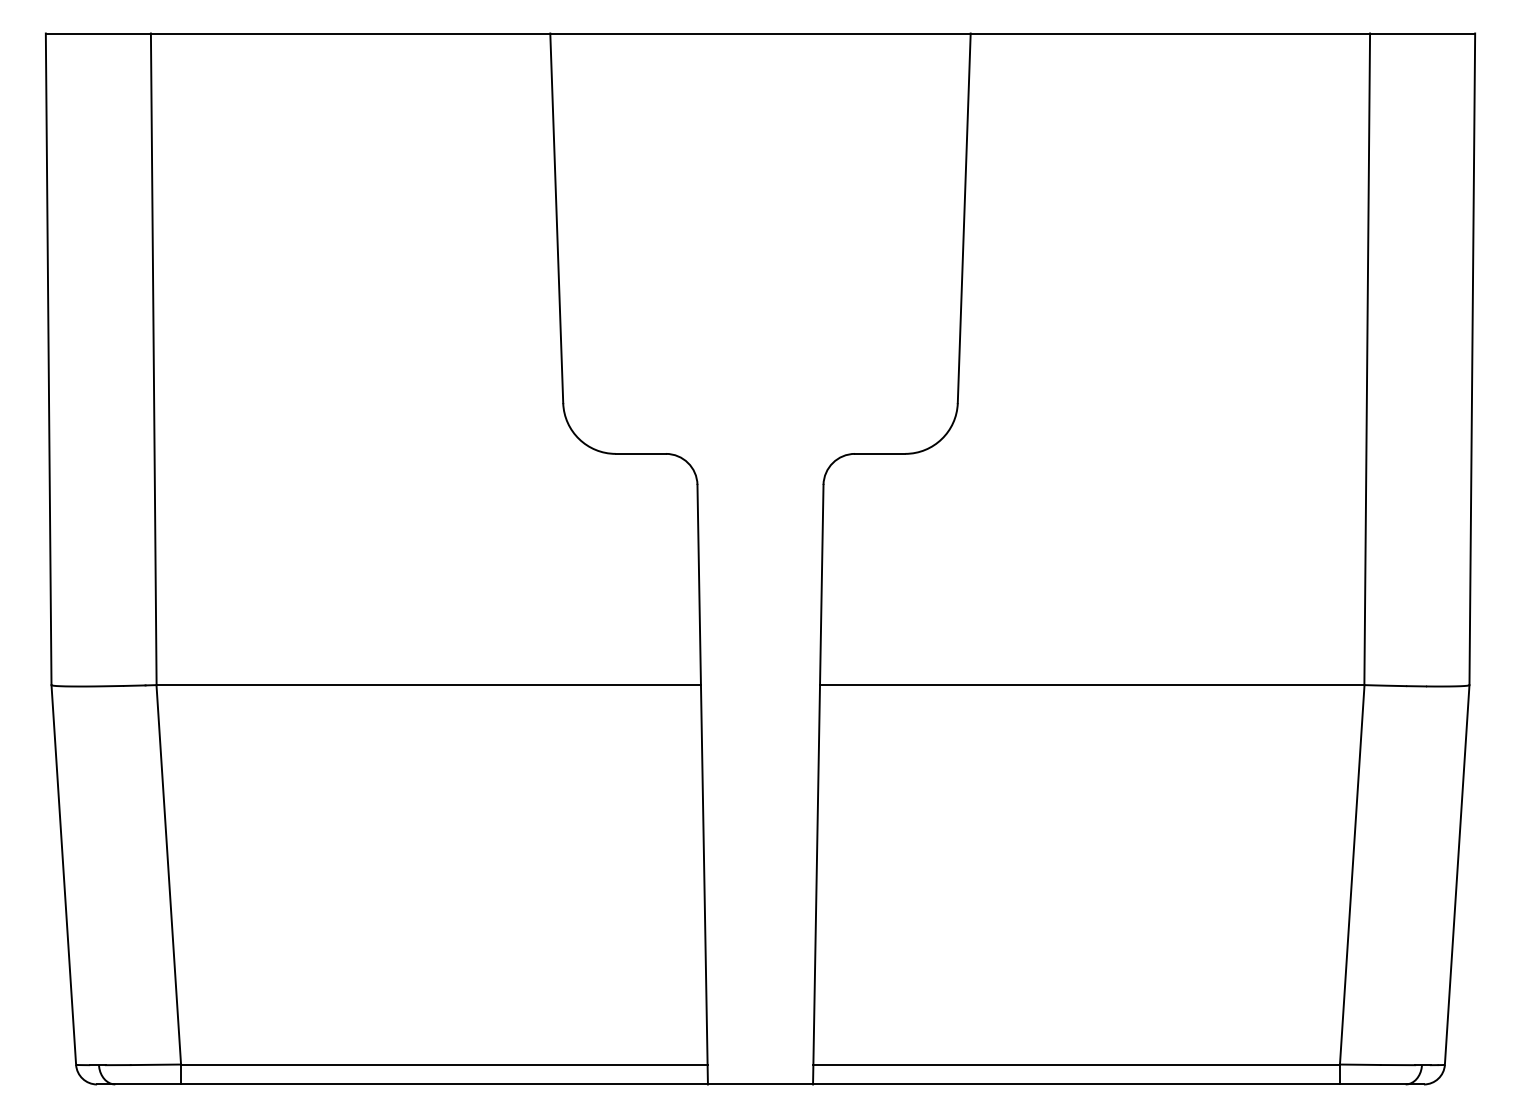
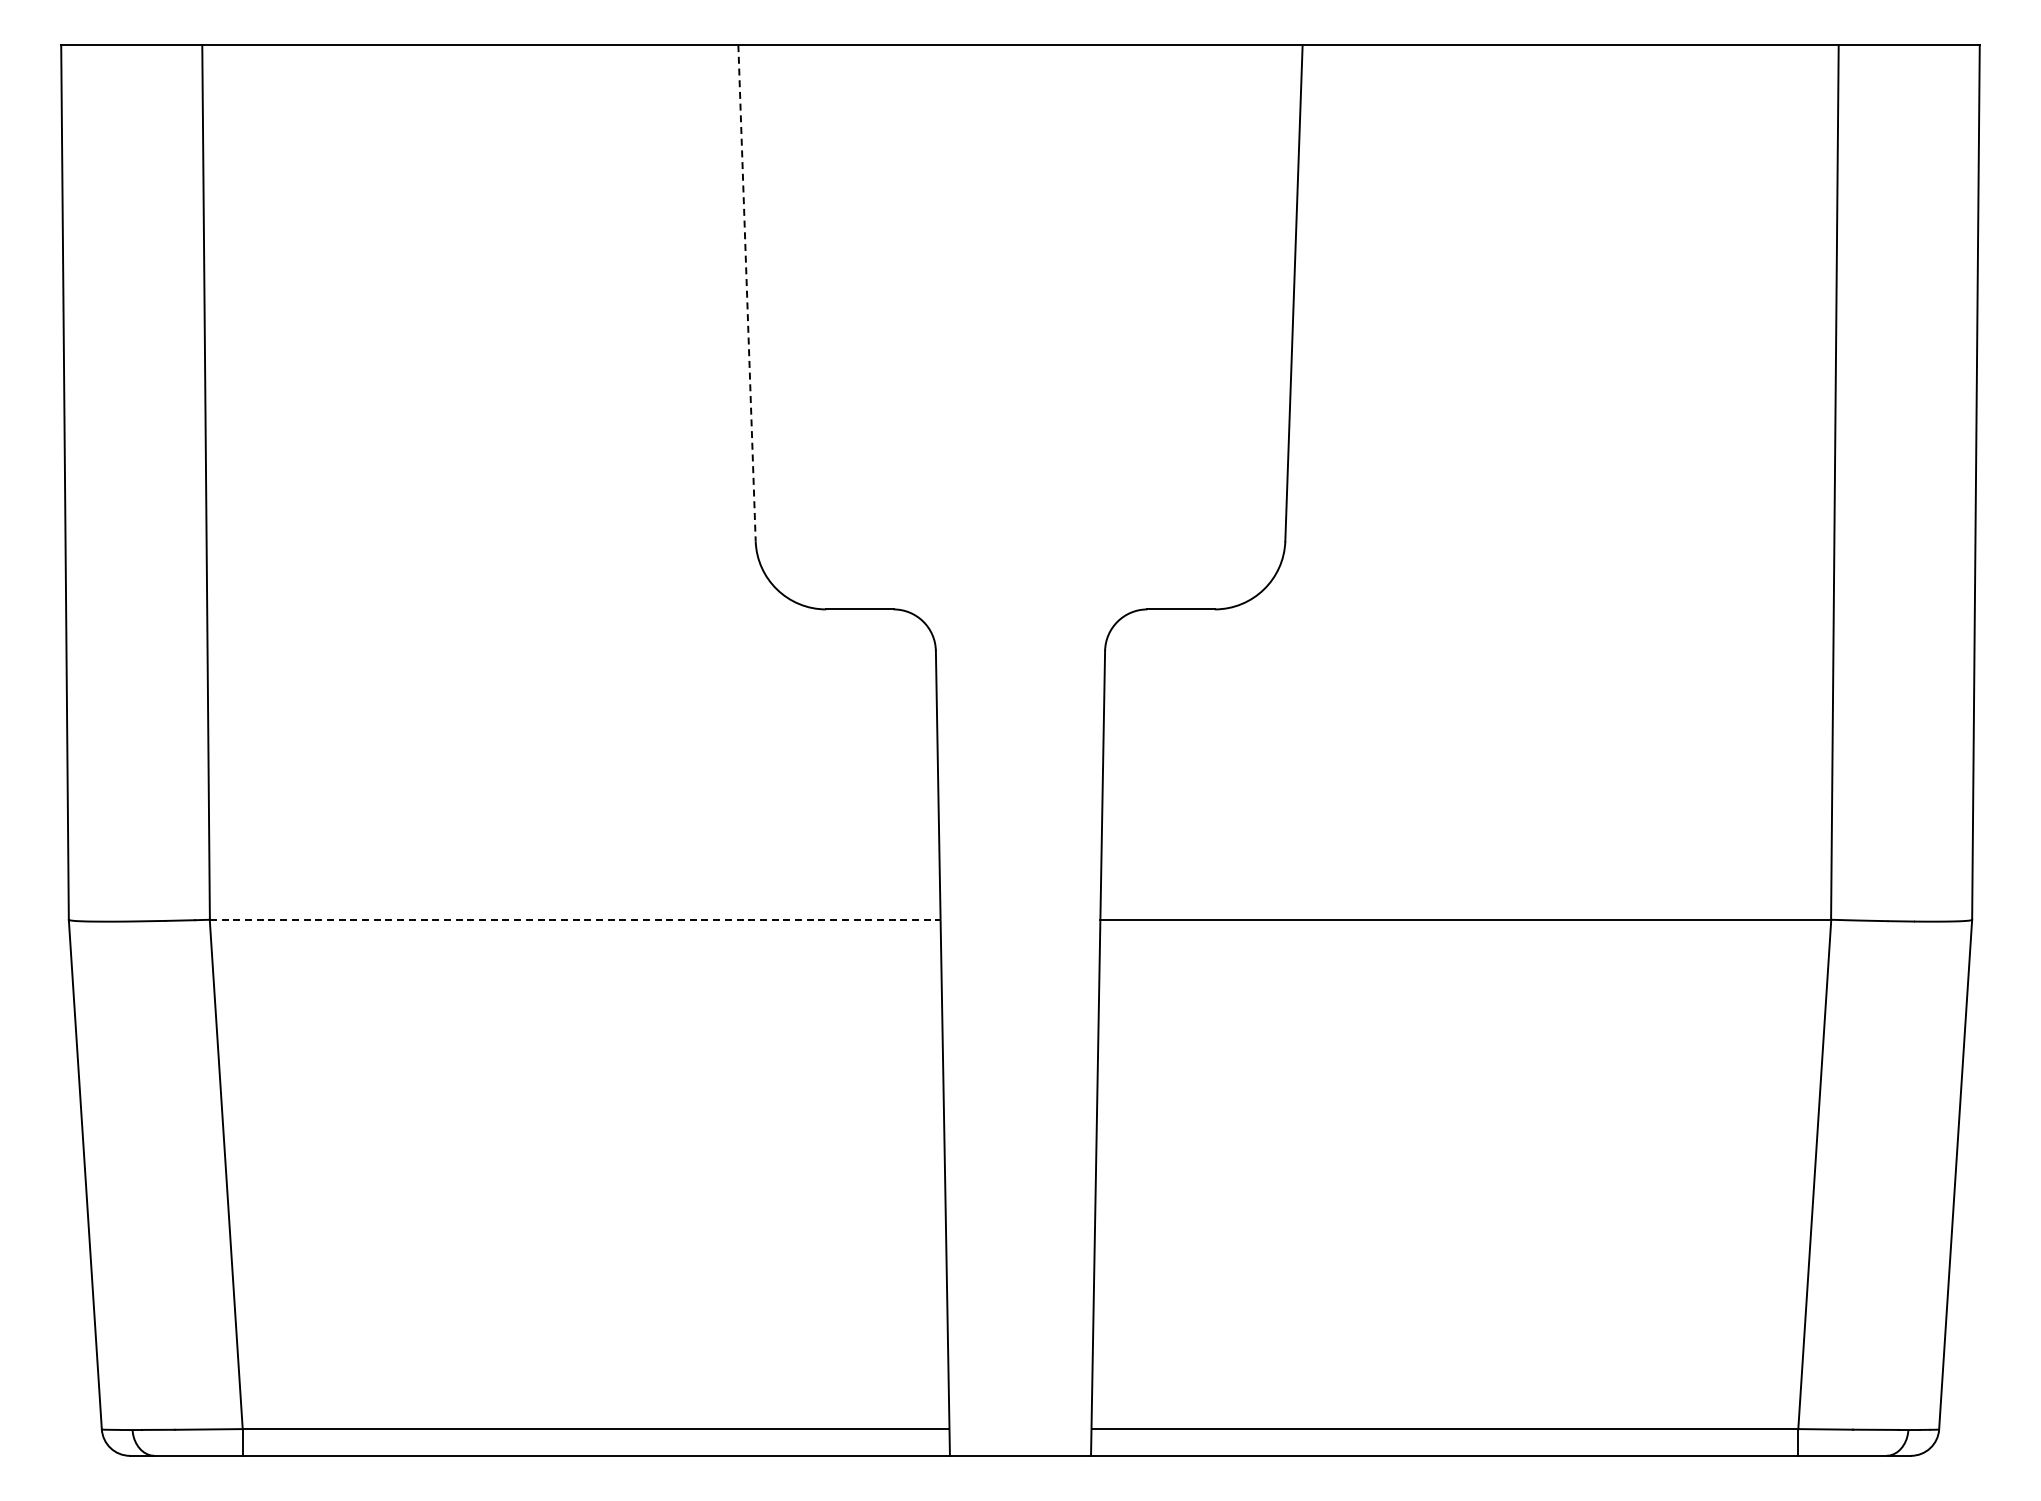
line: (557, 218) -> (747, 293), solid -> dashed
line: (428, 684) -> (575, 919), solid -> dashed

